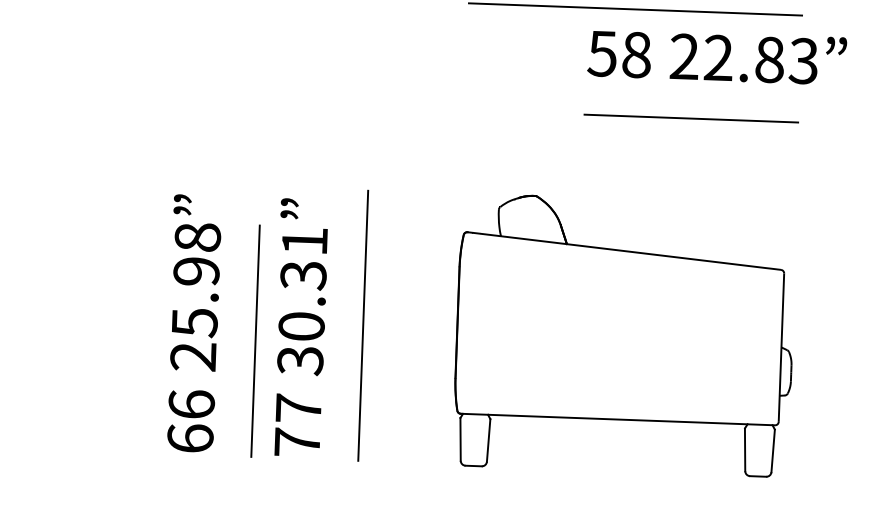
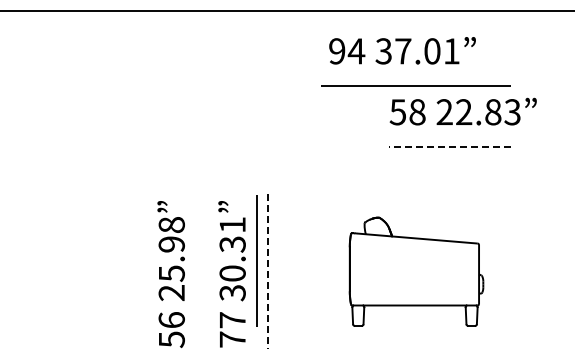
line: (690, 119) -> (449, 147), solid -> dashed
line: (362, 326) -> (267, 272), solid -> dashed
part: (624, 334) -> (416, 271), size x0.7
line: (255, 340) -> (256, 260), moved
text: (189, 438) -> (171, 339), 66 -> 56

